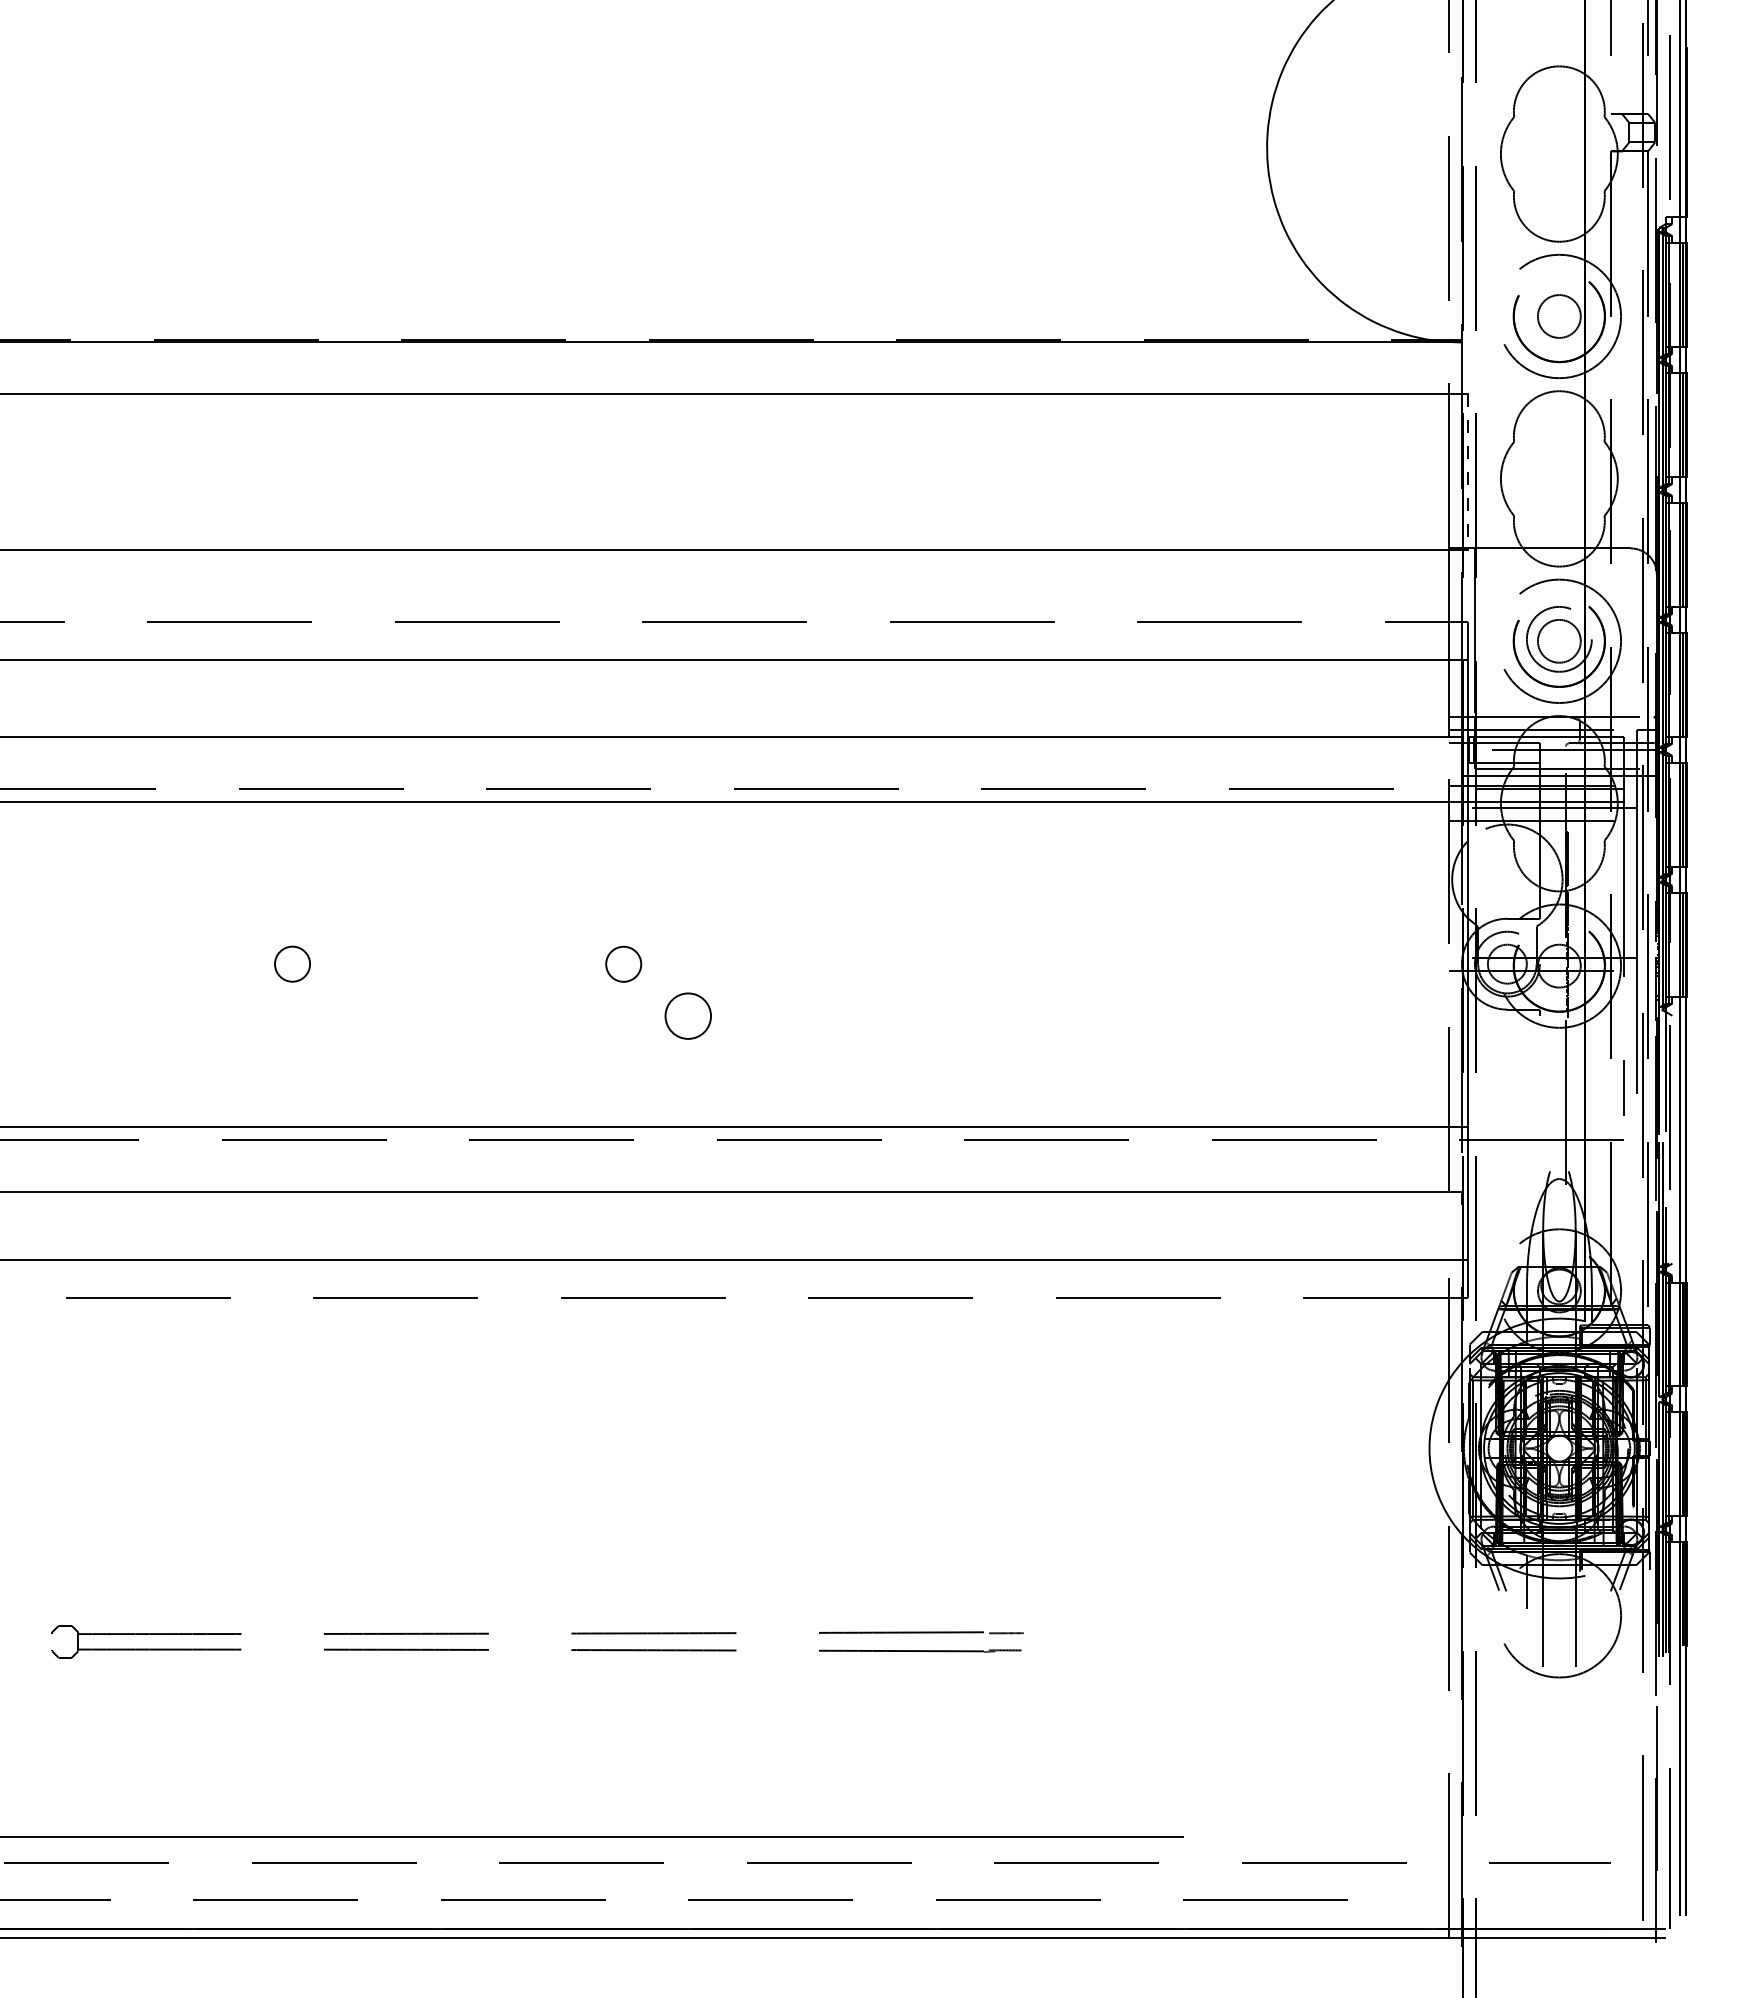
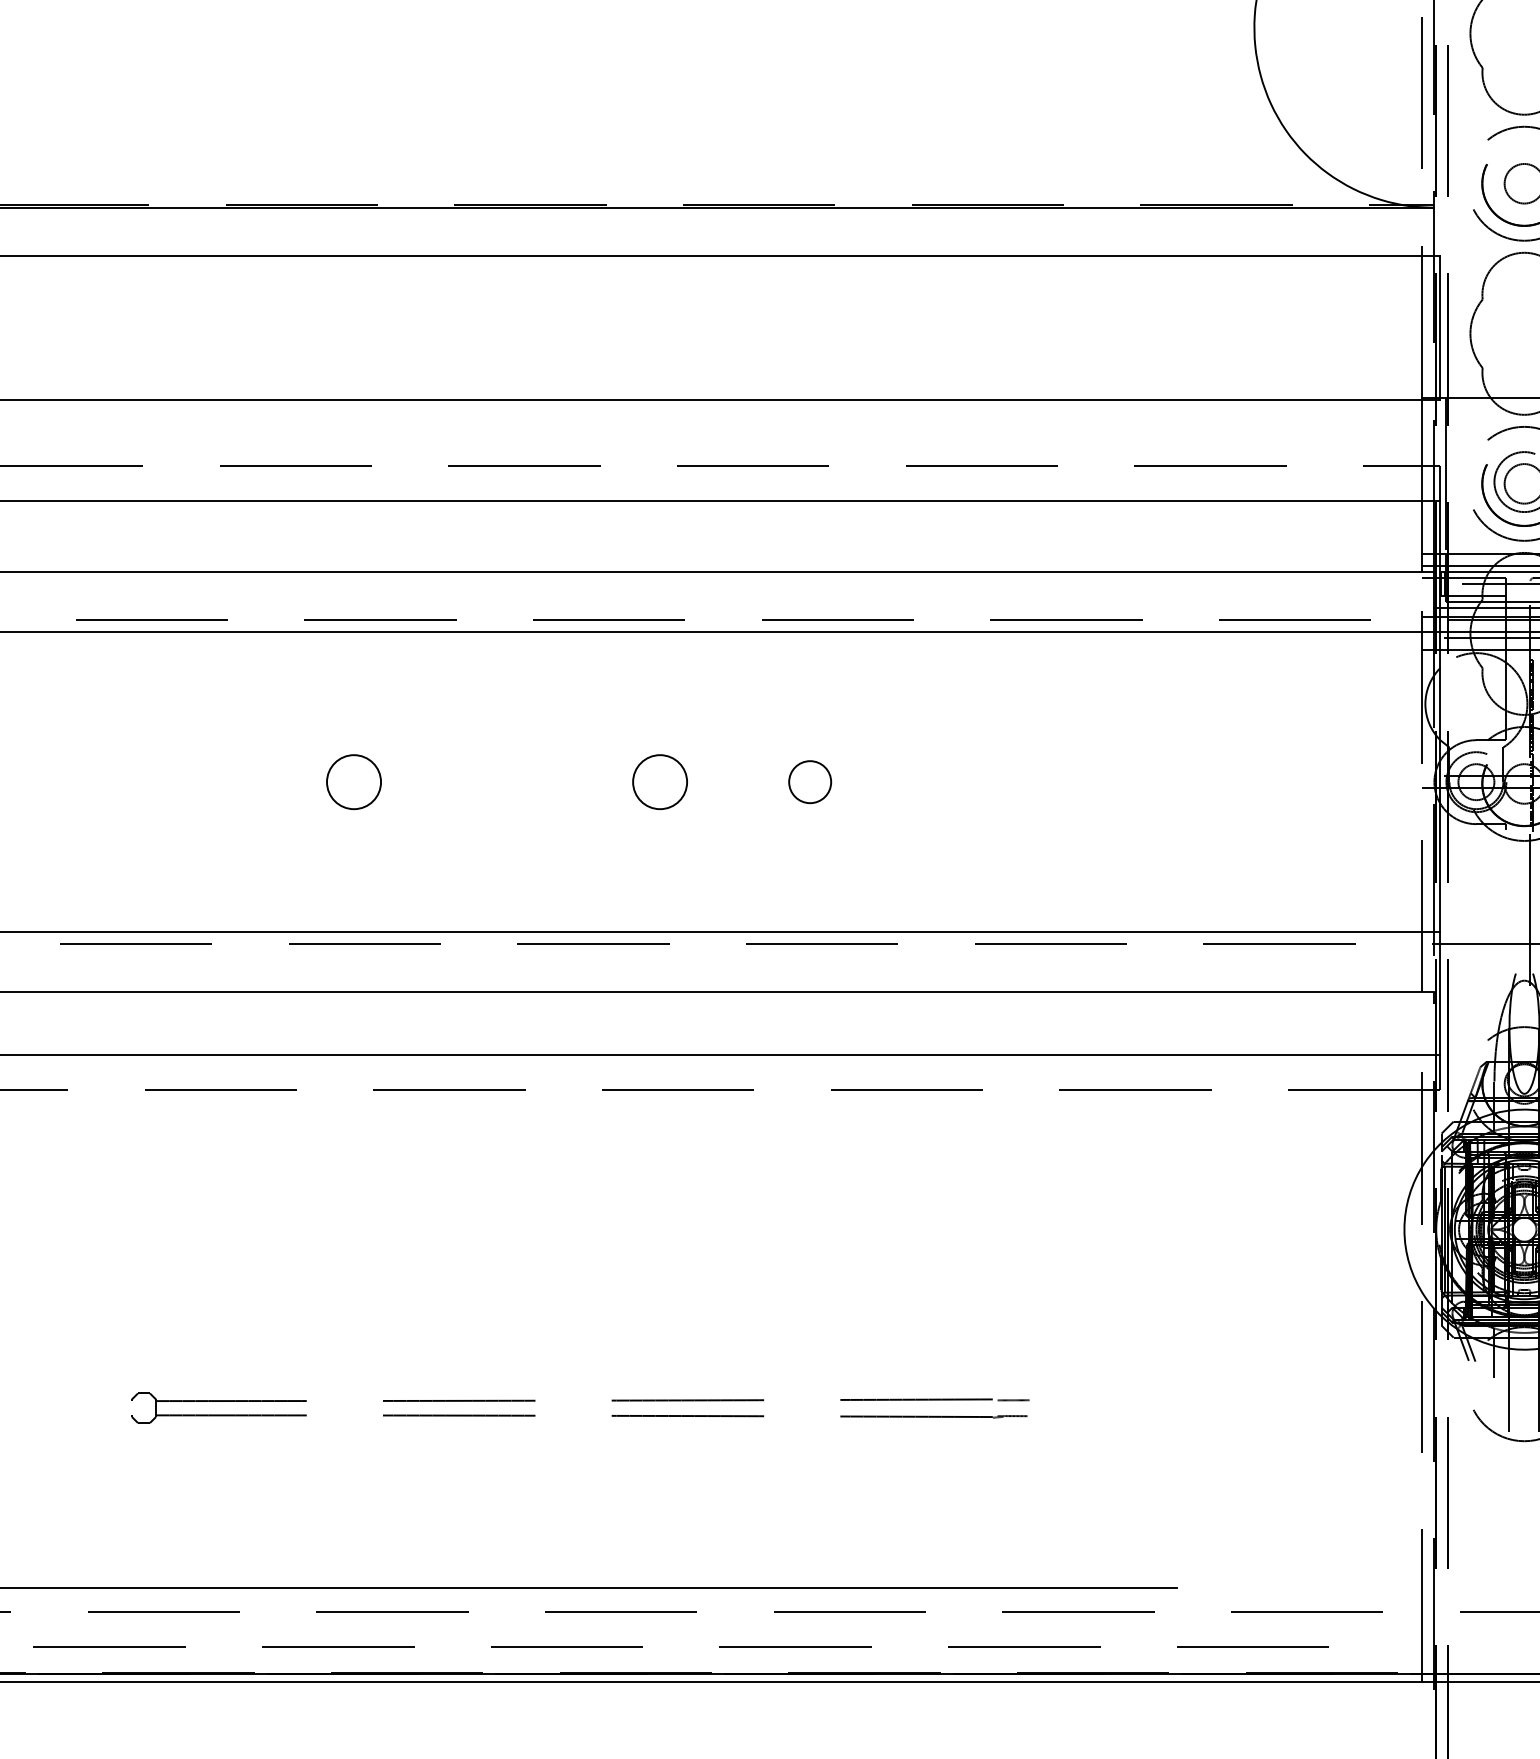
line: (1468, 472) -> (1440, 327), dashed -> solid
circle: (292, 963) -> (353, 781), size x1.67
circle: (623, 964) -> (659, 782), size x1.67
circle: (687, 1015) -> (809, 781), moved

